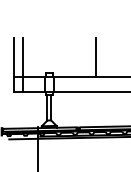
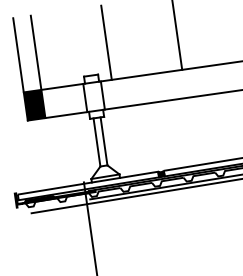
line: (59, 57) -> (106, 42), added
fill: (17, 84) -> (33, 105), added

